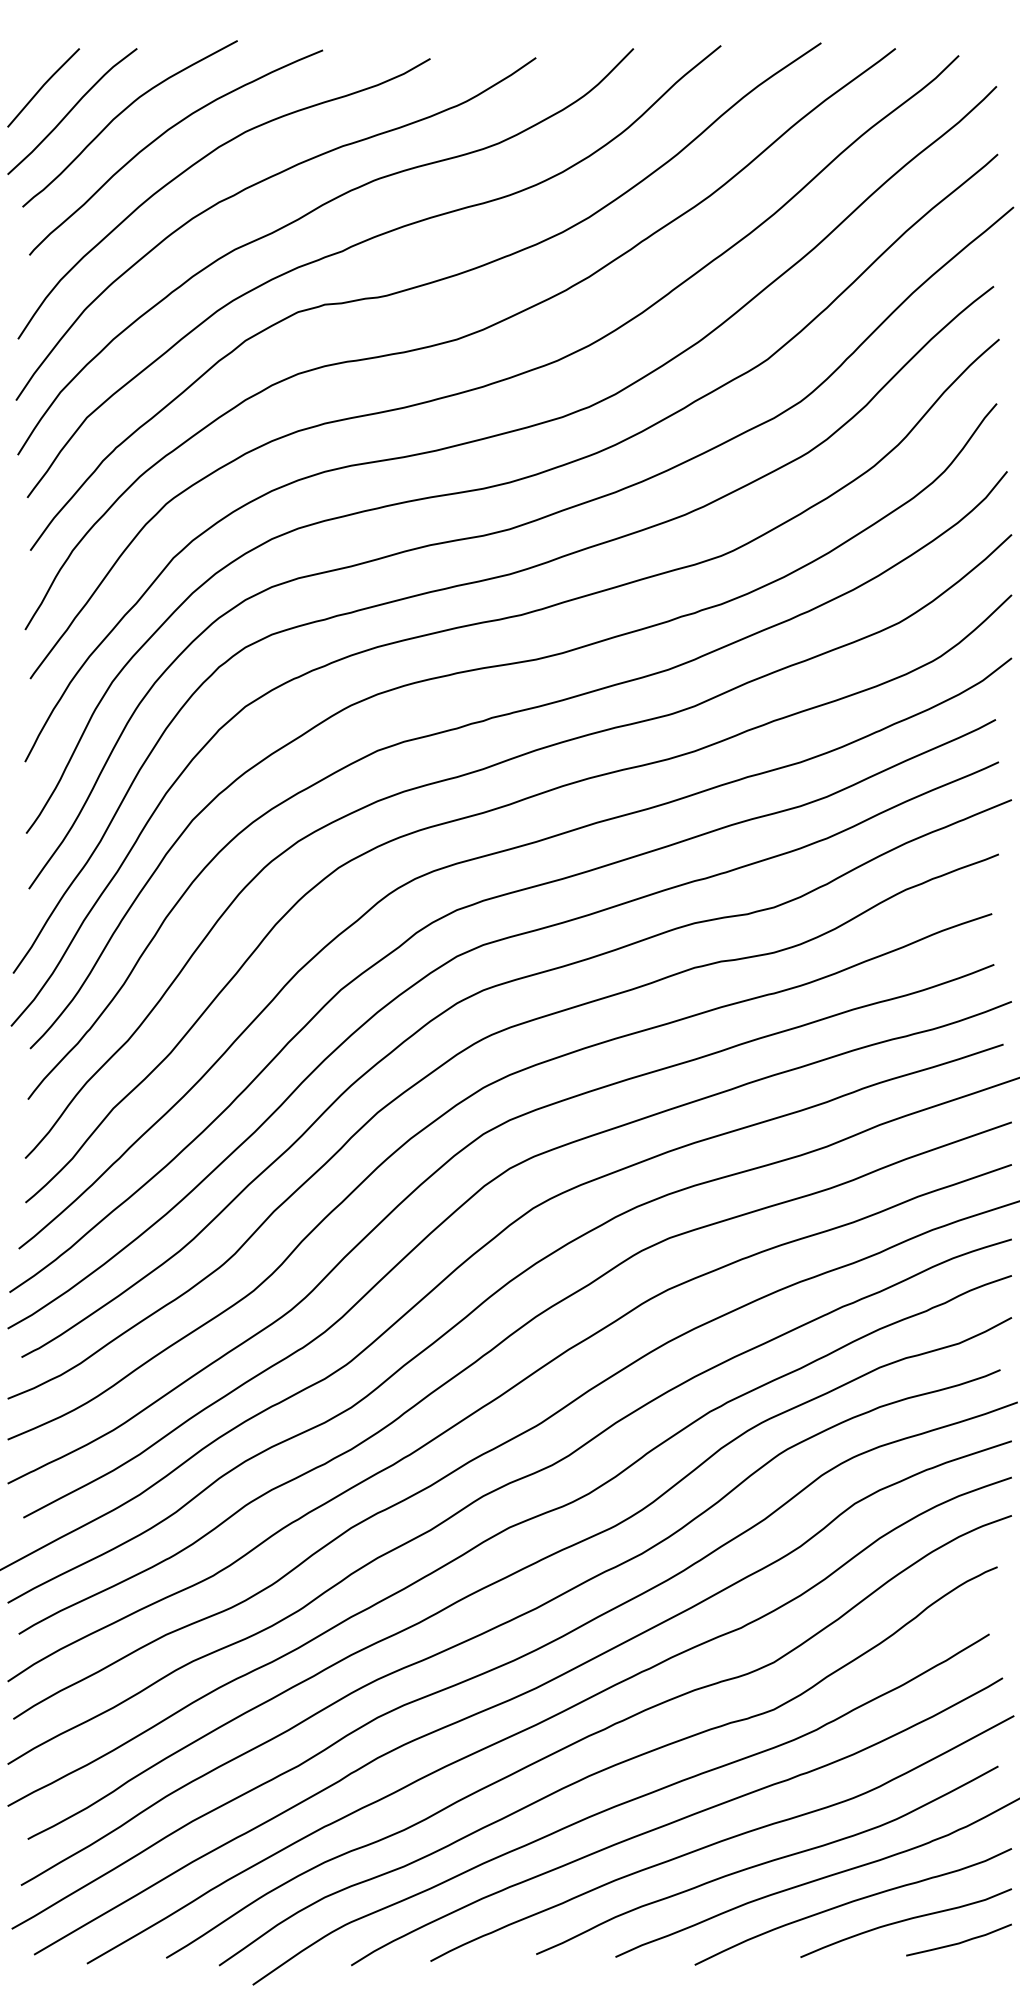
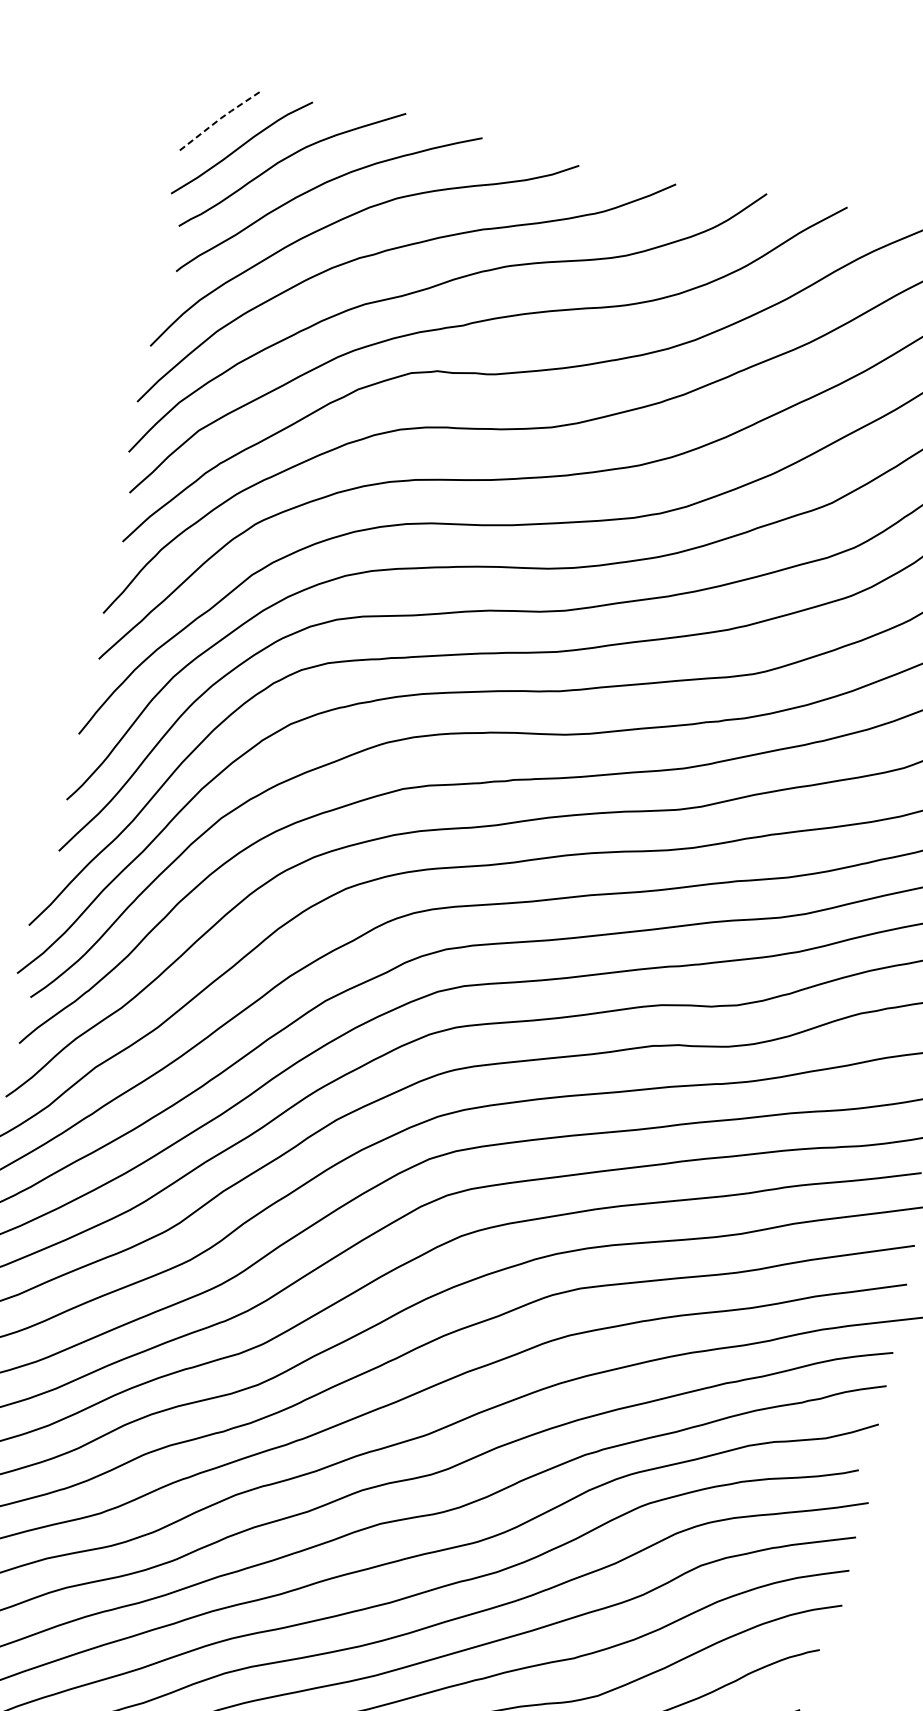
line: (43, 85) -> (220, 118), solid -> dashed

